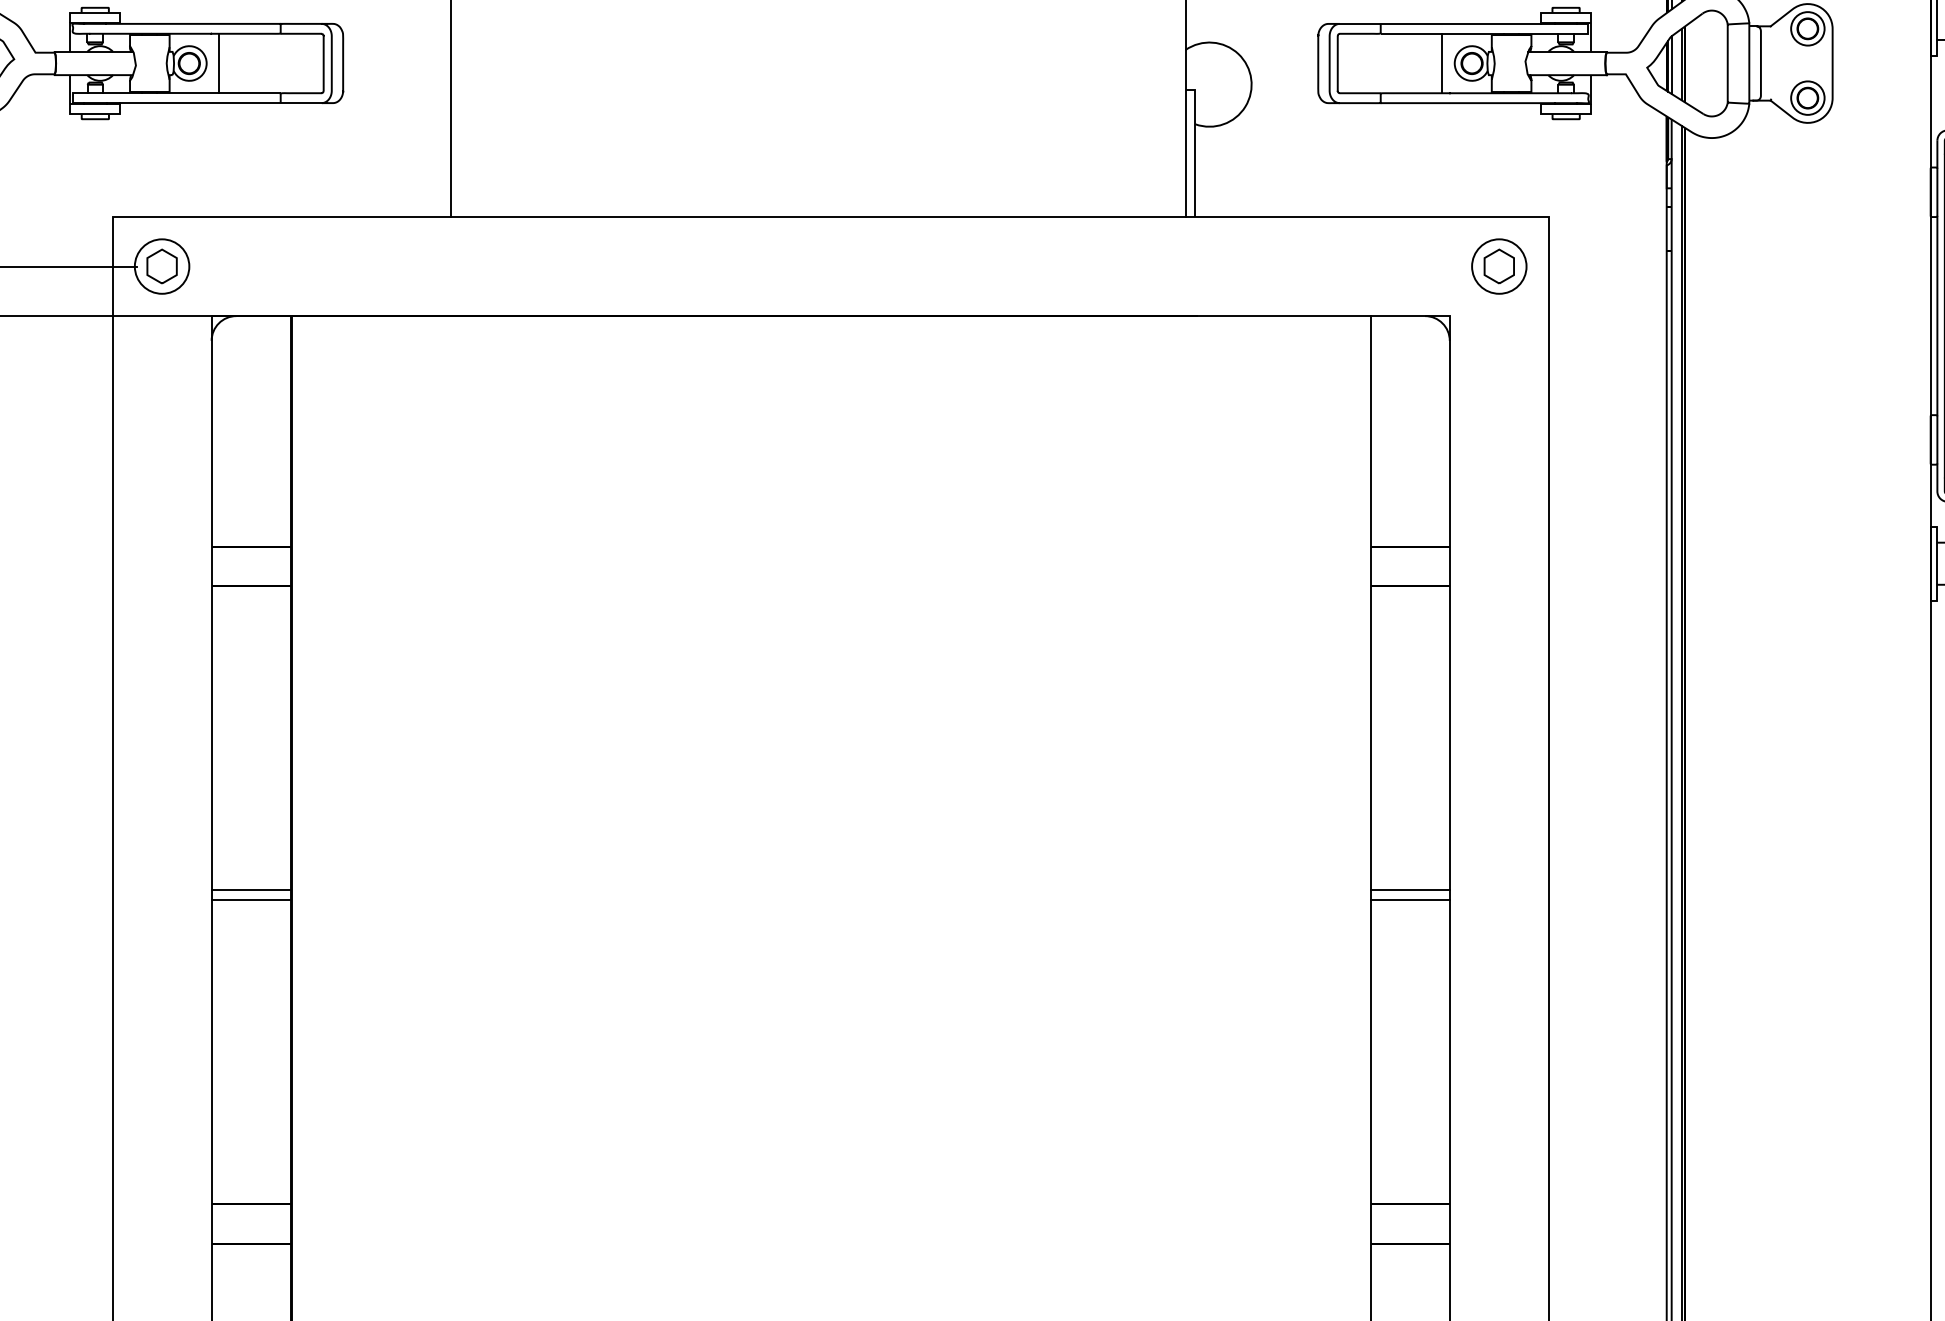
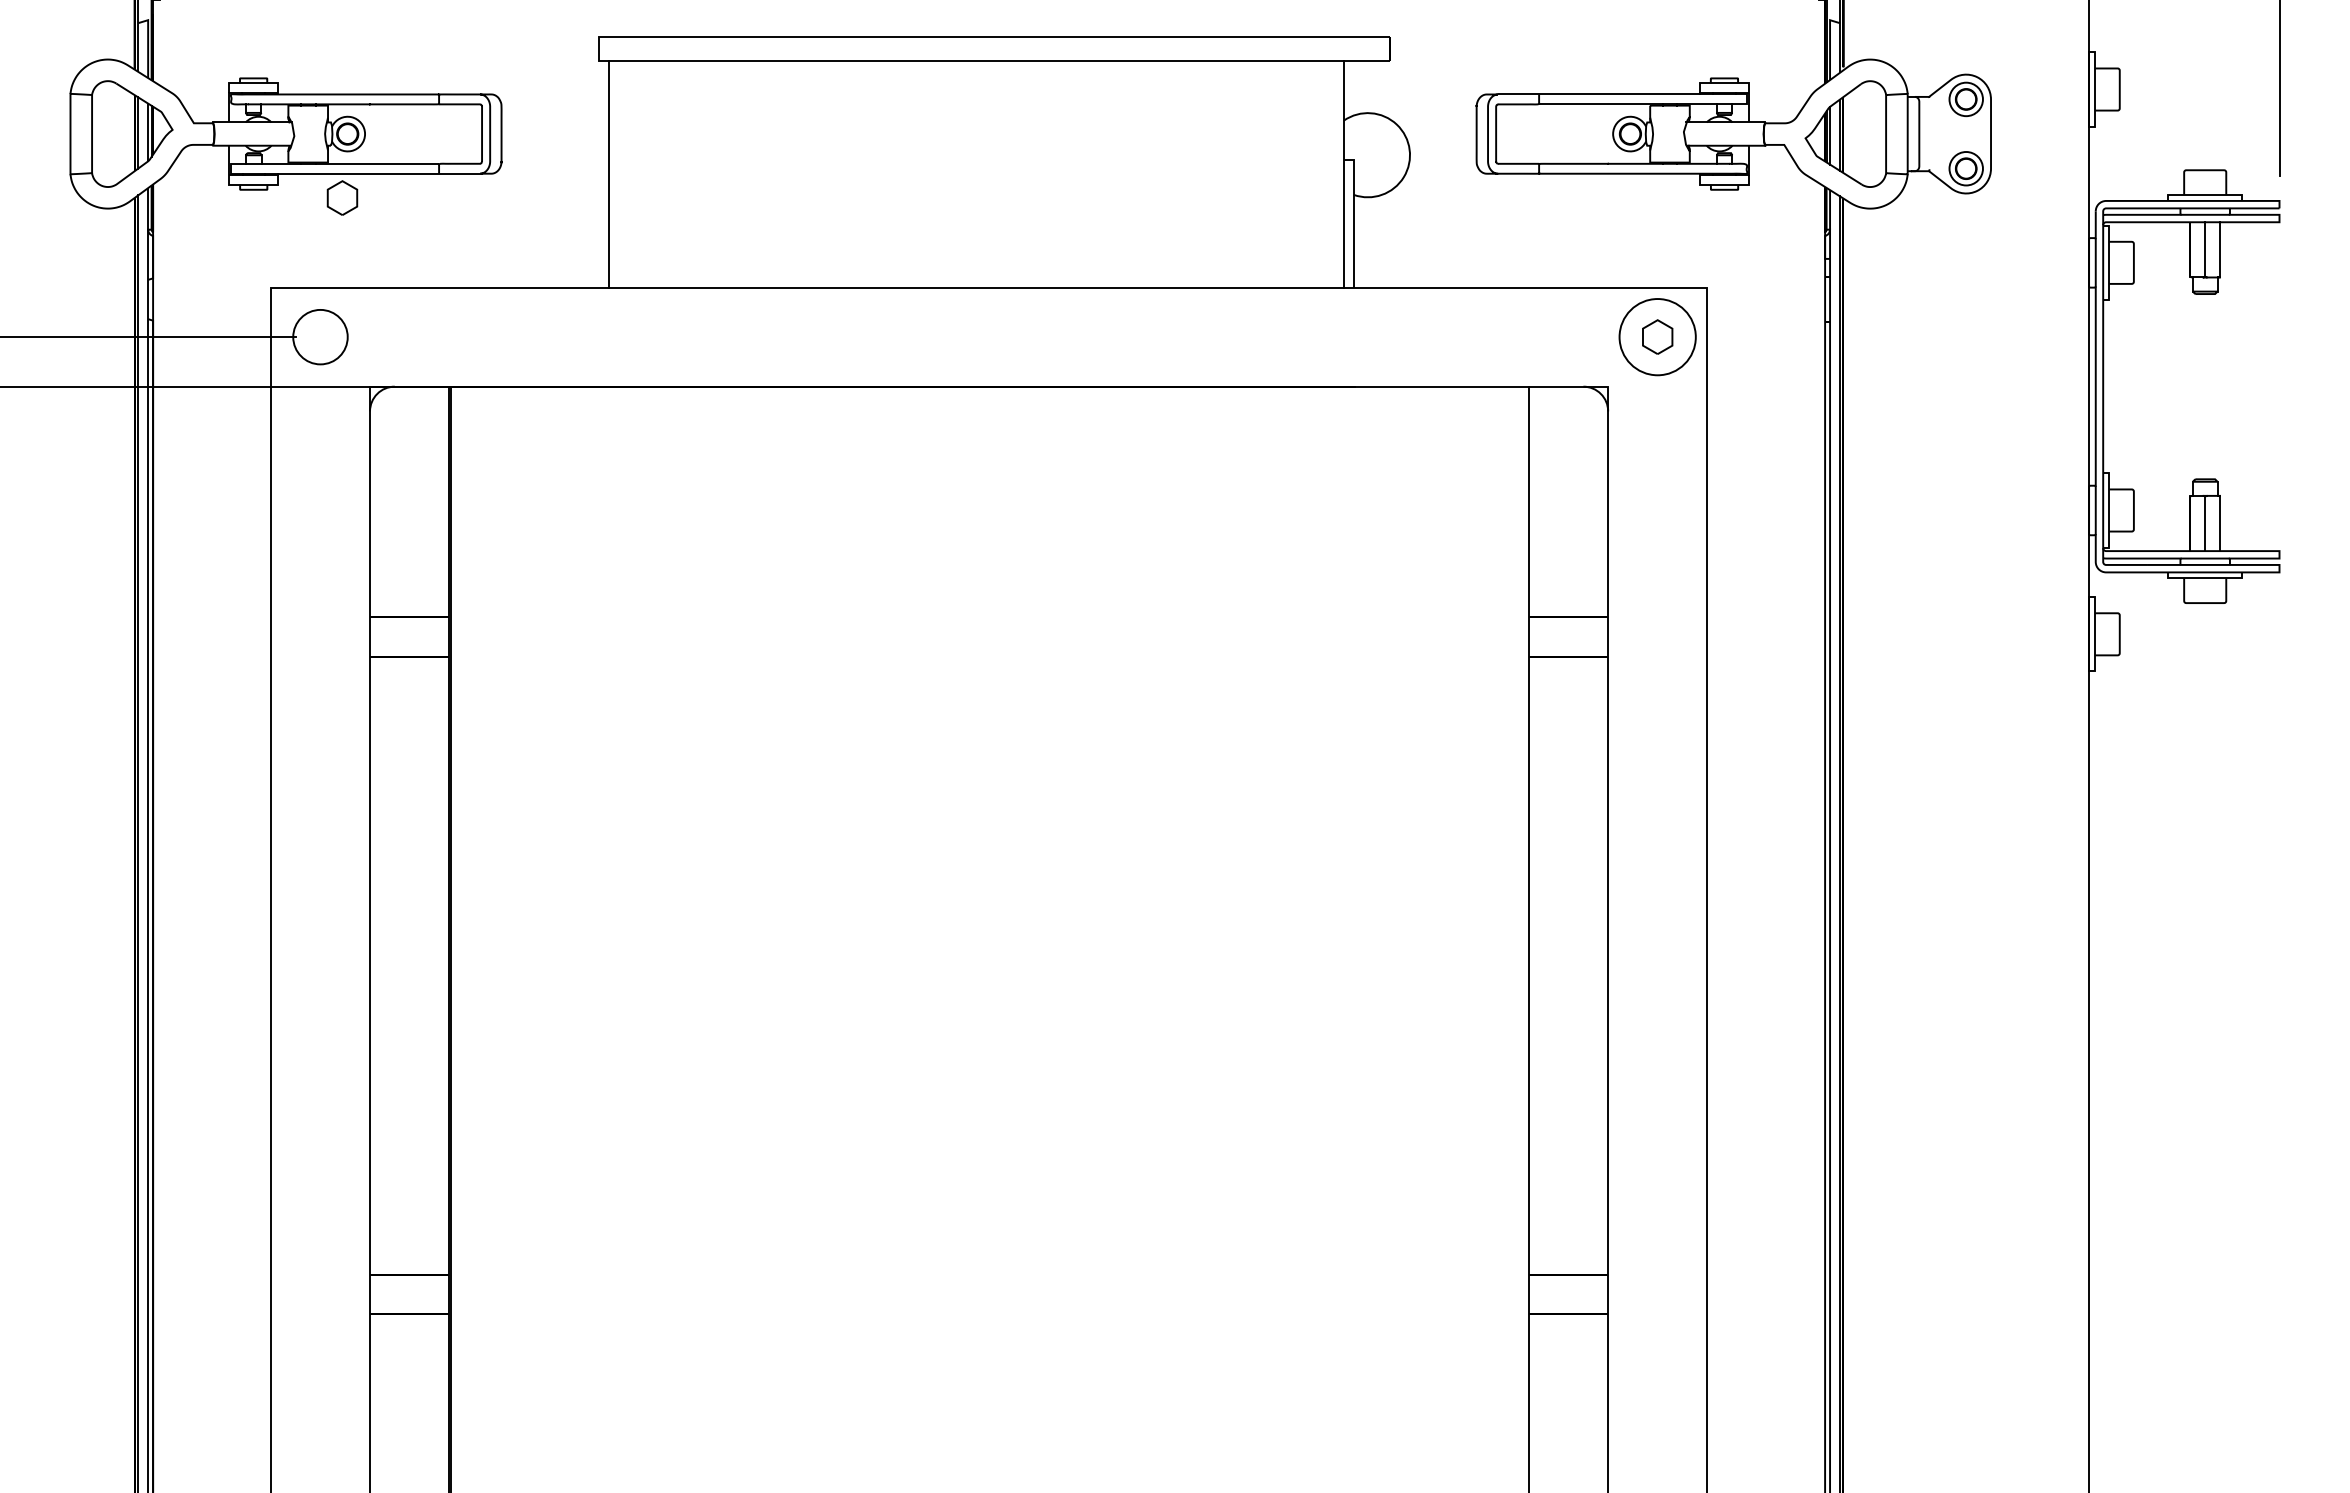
line: (219, 62) -> (377, 133), removed
line: (1442, 62) -> (1600, 133), removed
part: (162, 265) -> (342, 197), moved
circle: (1499, 265) -> (1657, 336), size x1.4
line: (251, 889) -> (409, 960), removed
line: (1410, 889) -> (1568, 960), removed
line: (251, 899) -> (409, 970), removed
line: (1410, 899) -> (1568, 970), removed

